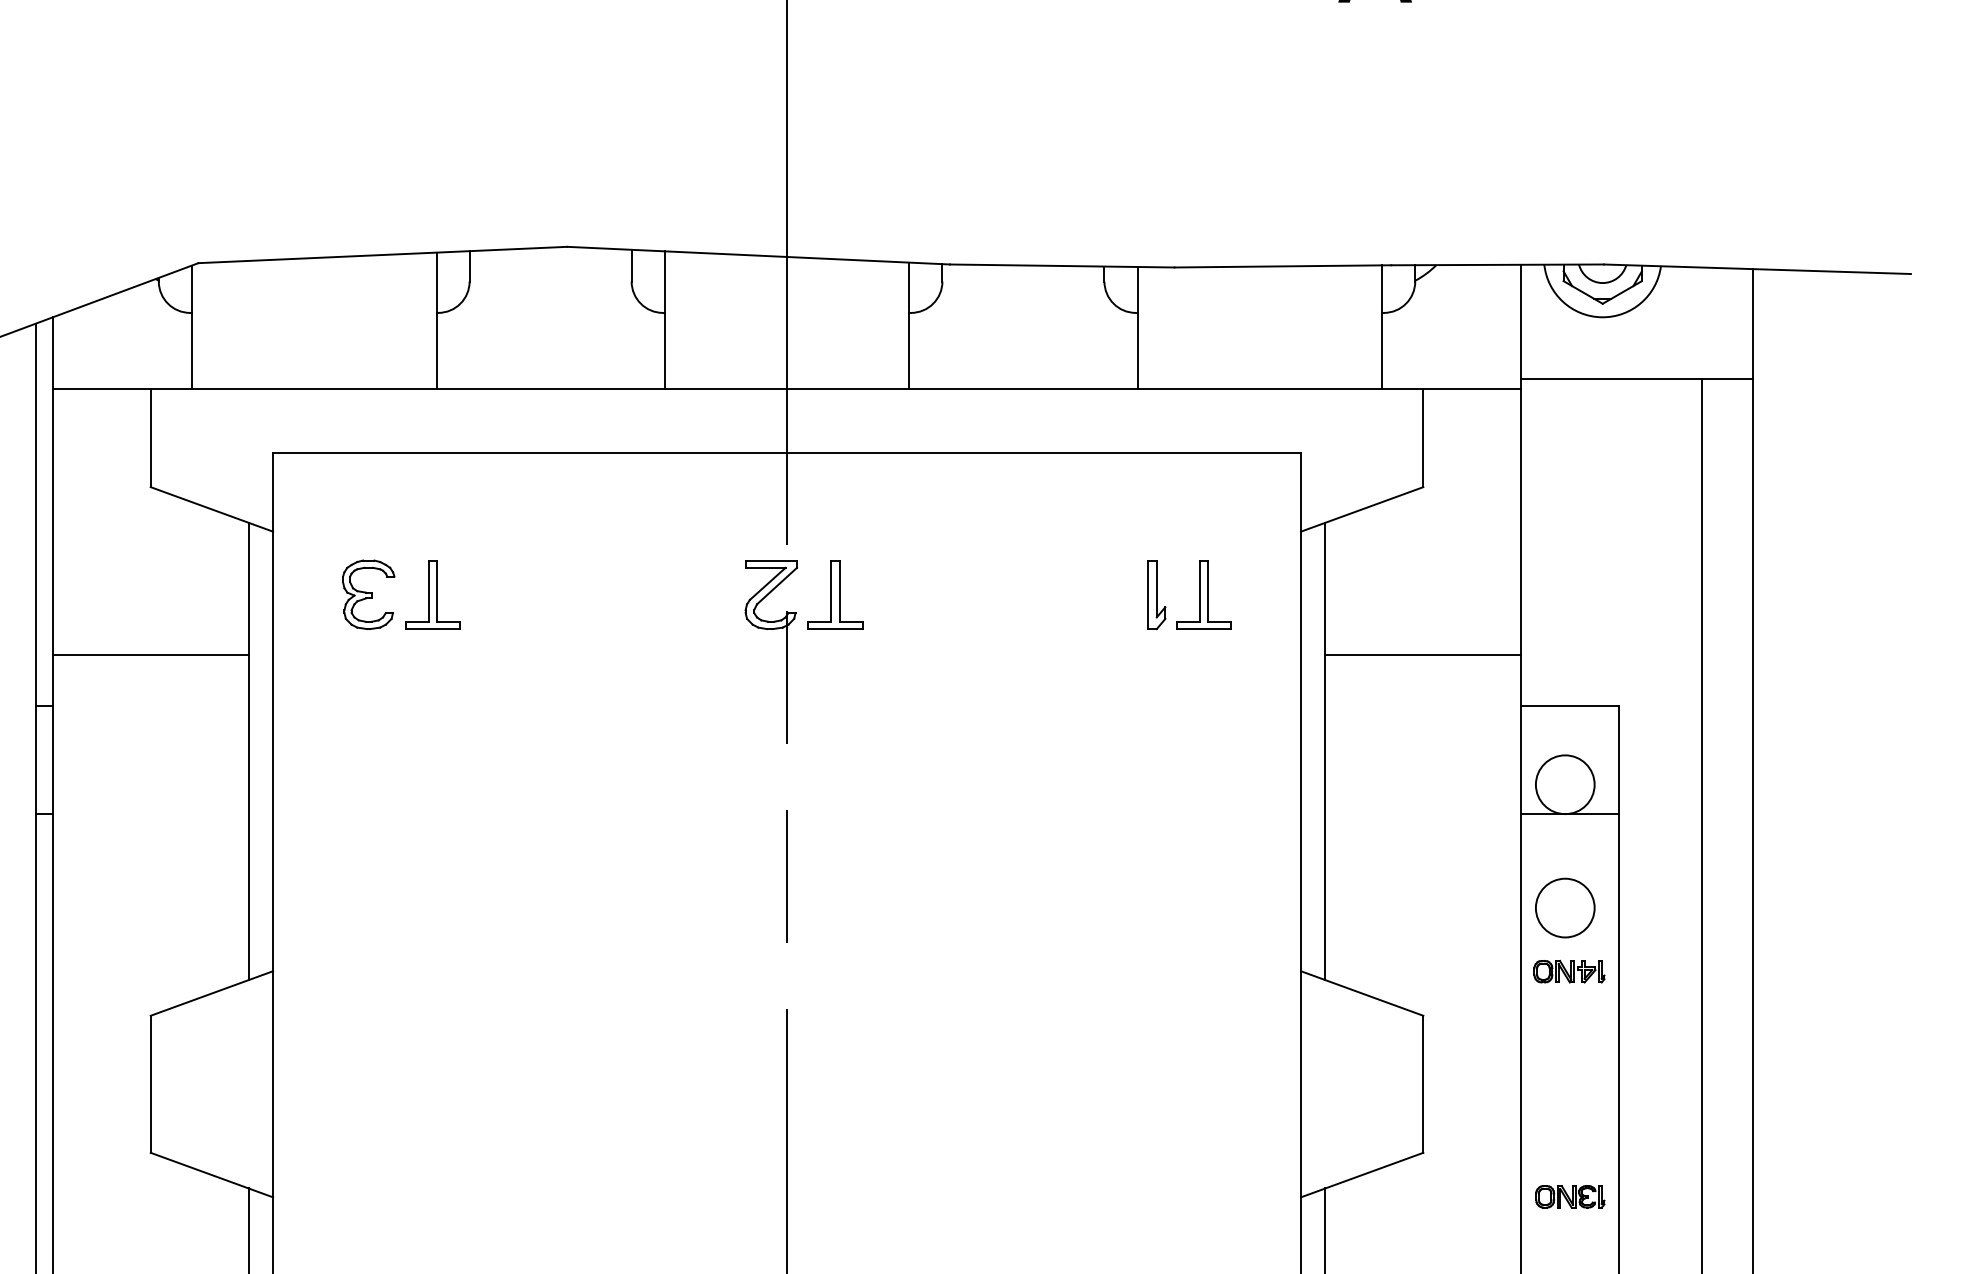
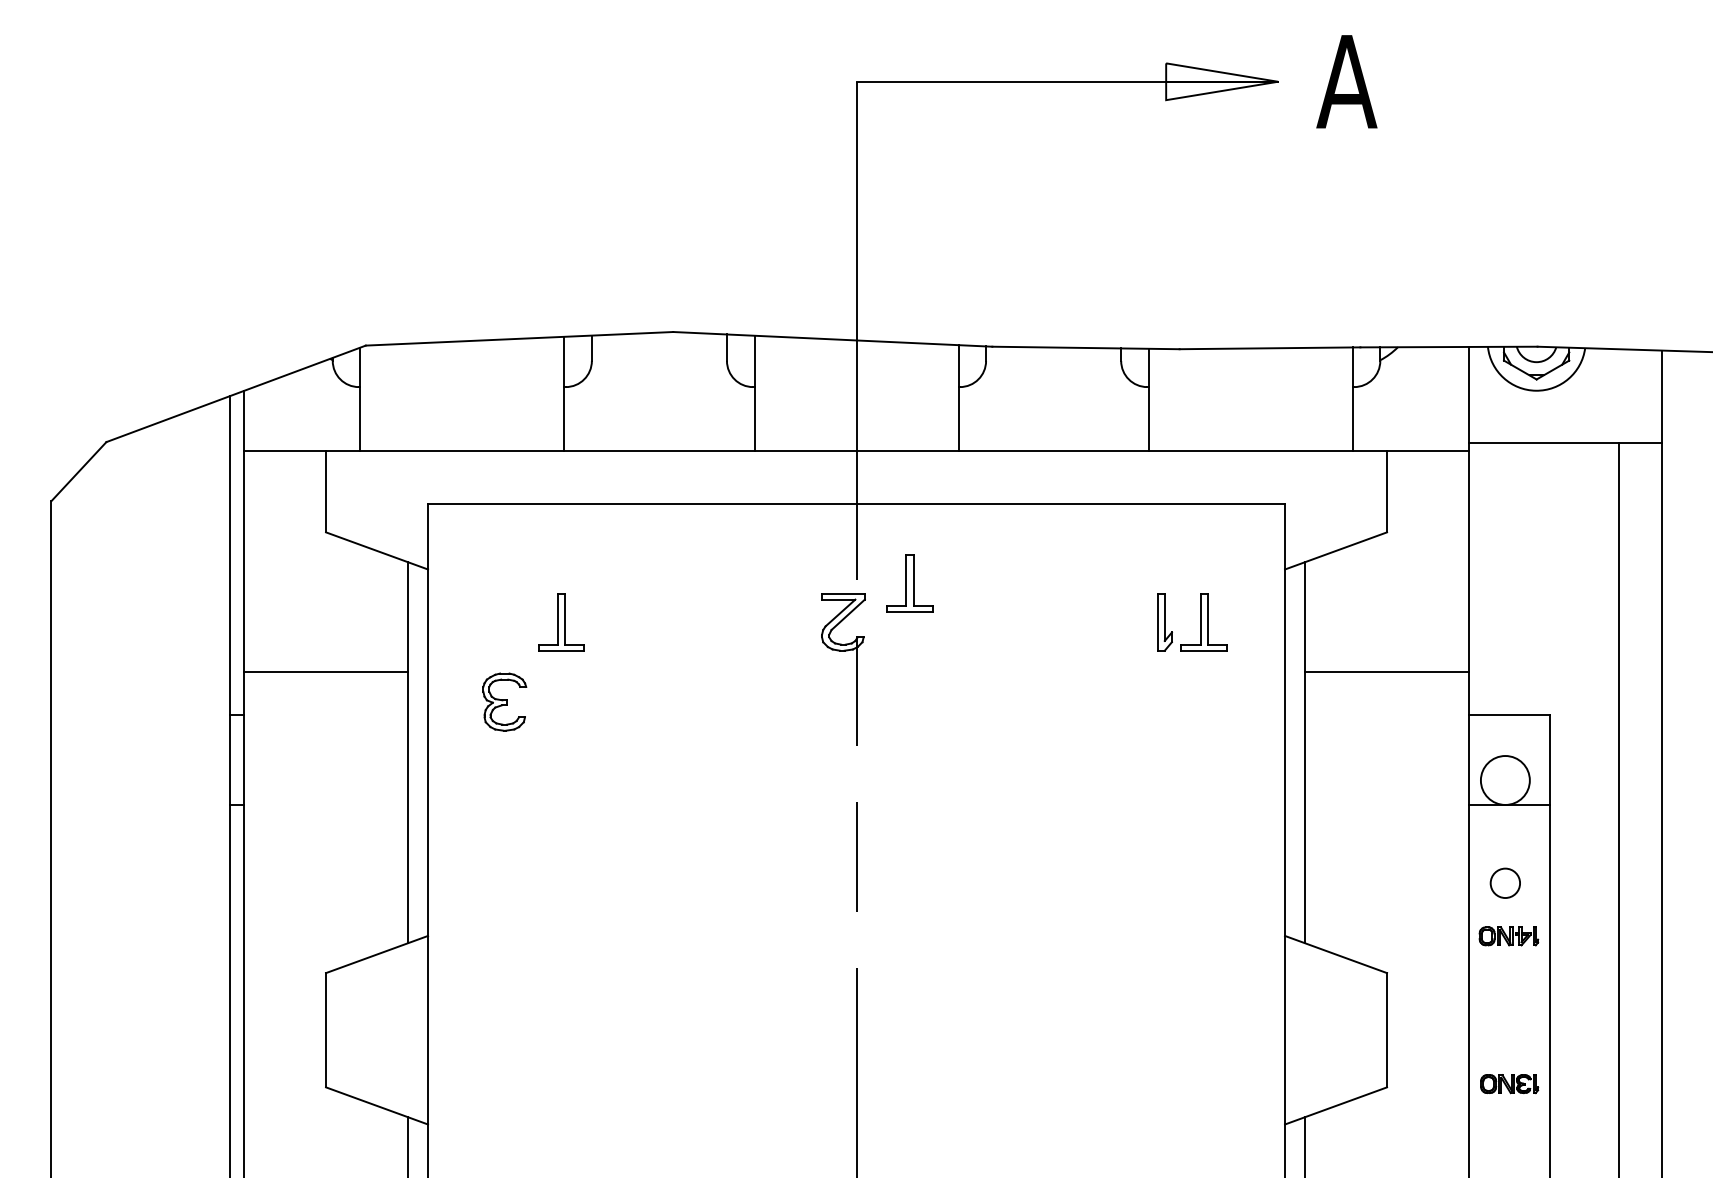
part: (368, 594) -> (504, 701), moved
part: (834, 595) -> (909, 583), moved
circle: (1564, 907) -> (1504, 882), size x0.6
part: (1570, 1197) -> (1509, 1084), moved

